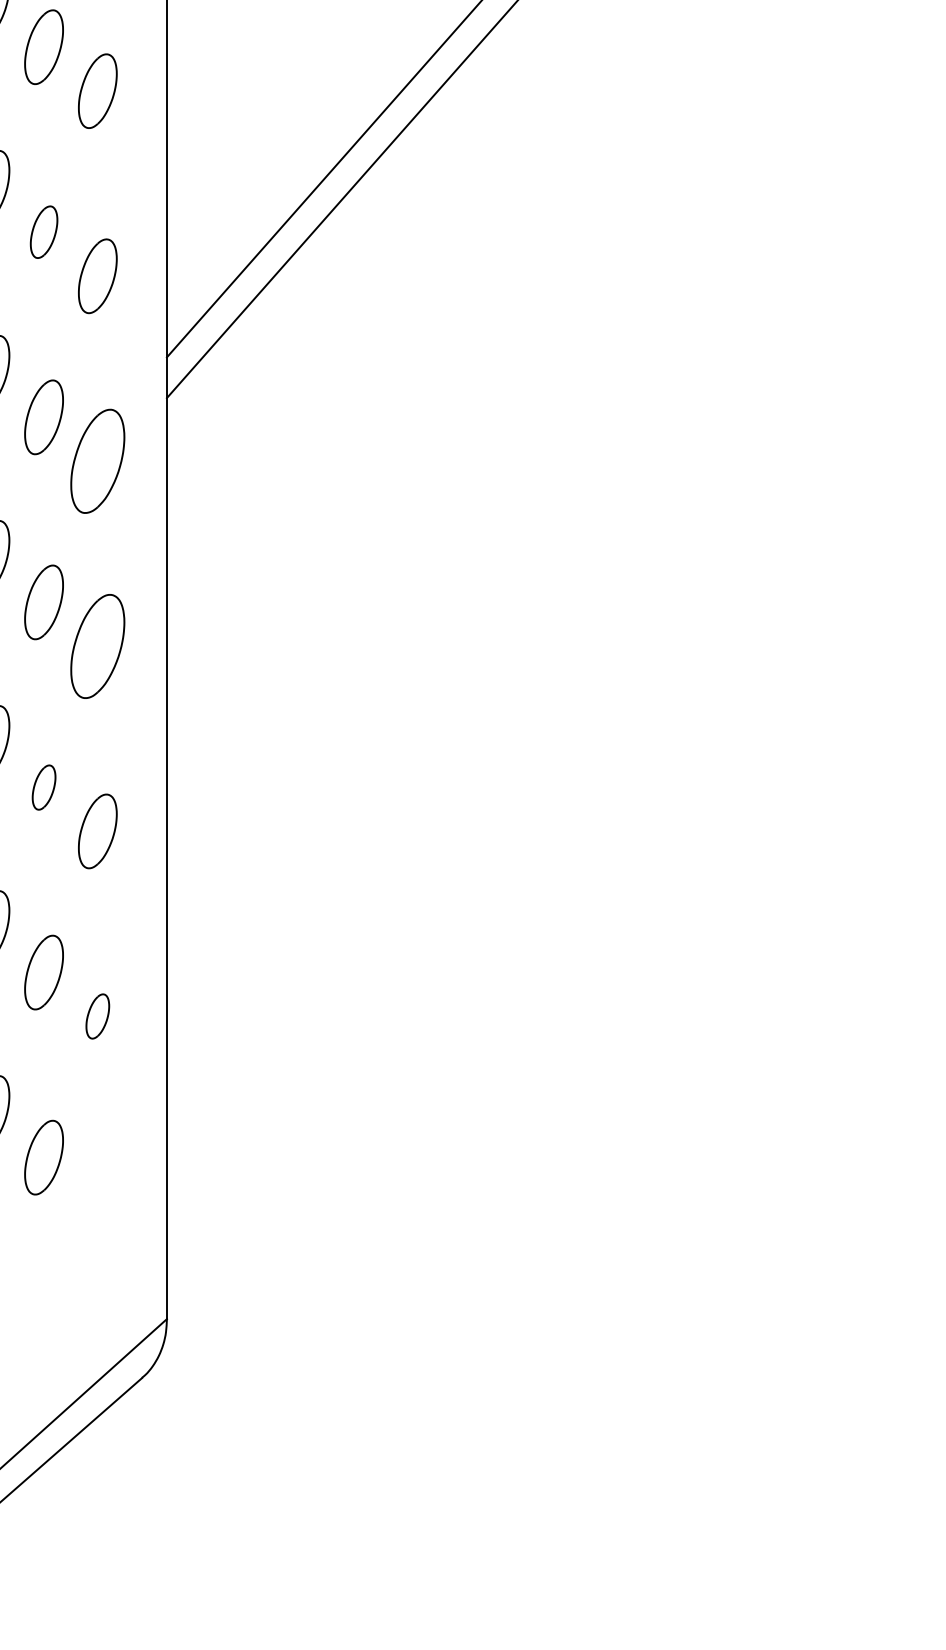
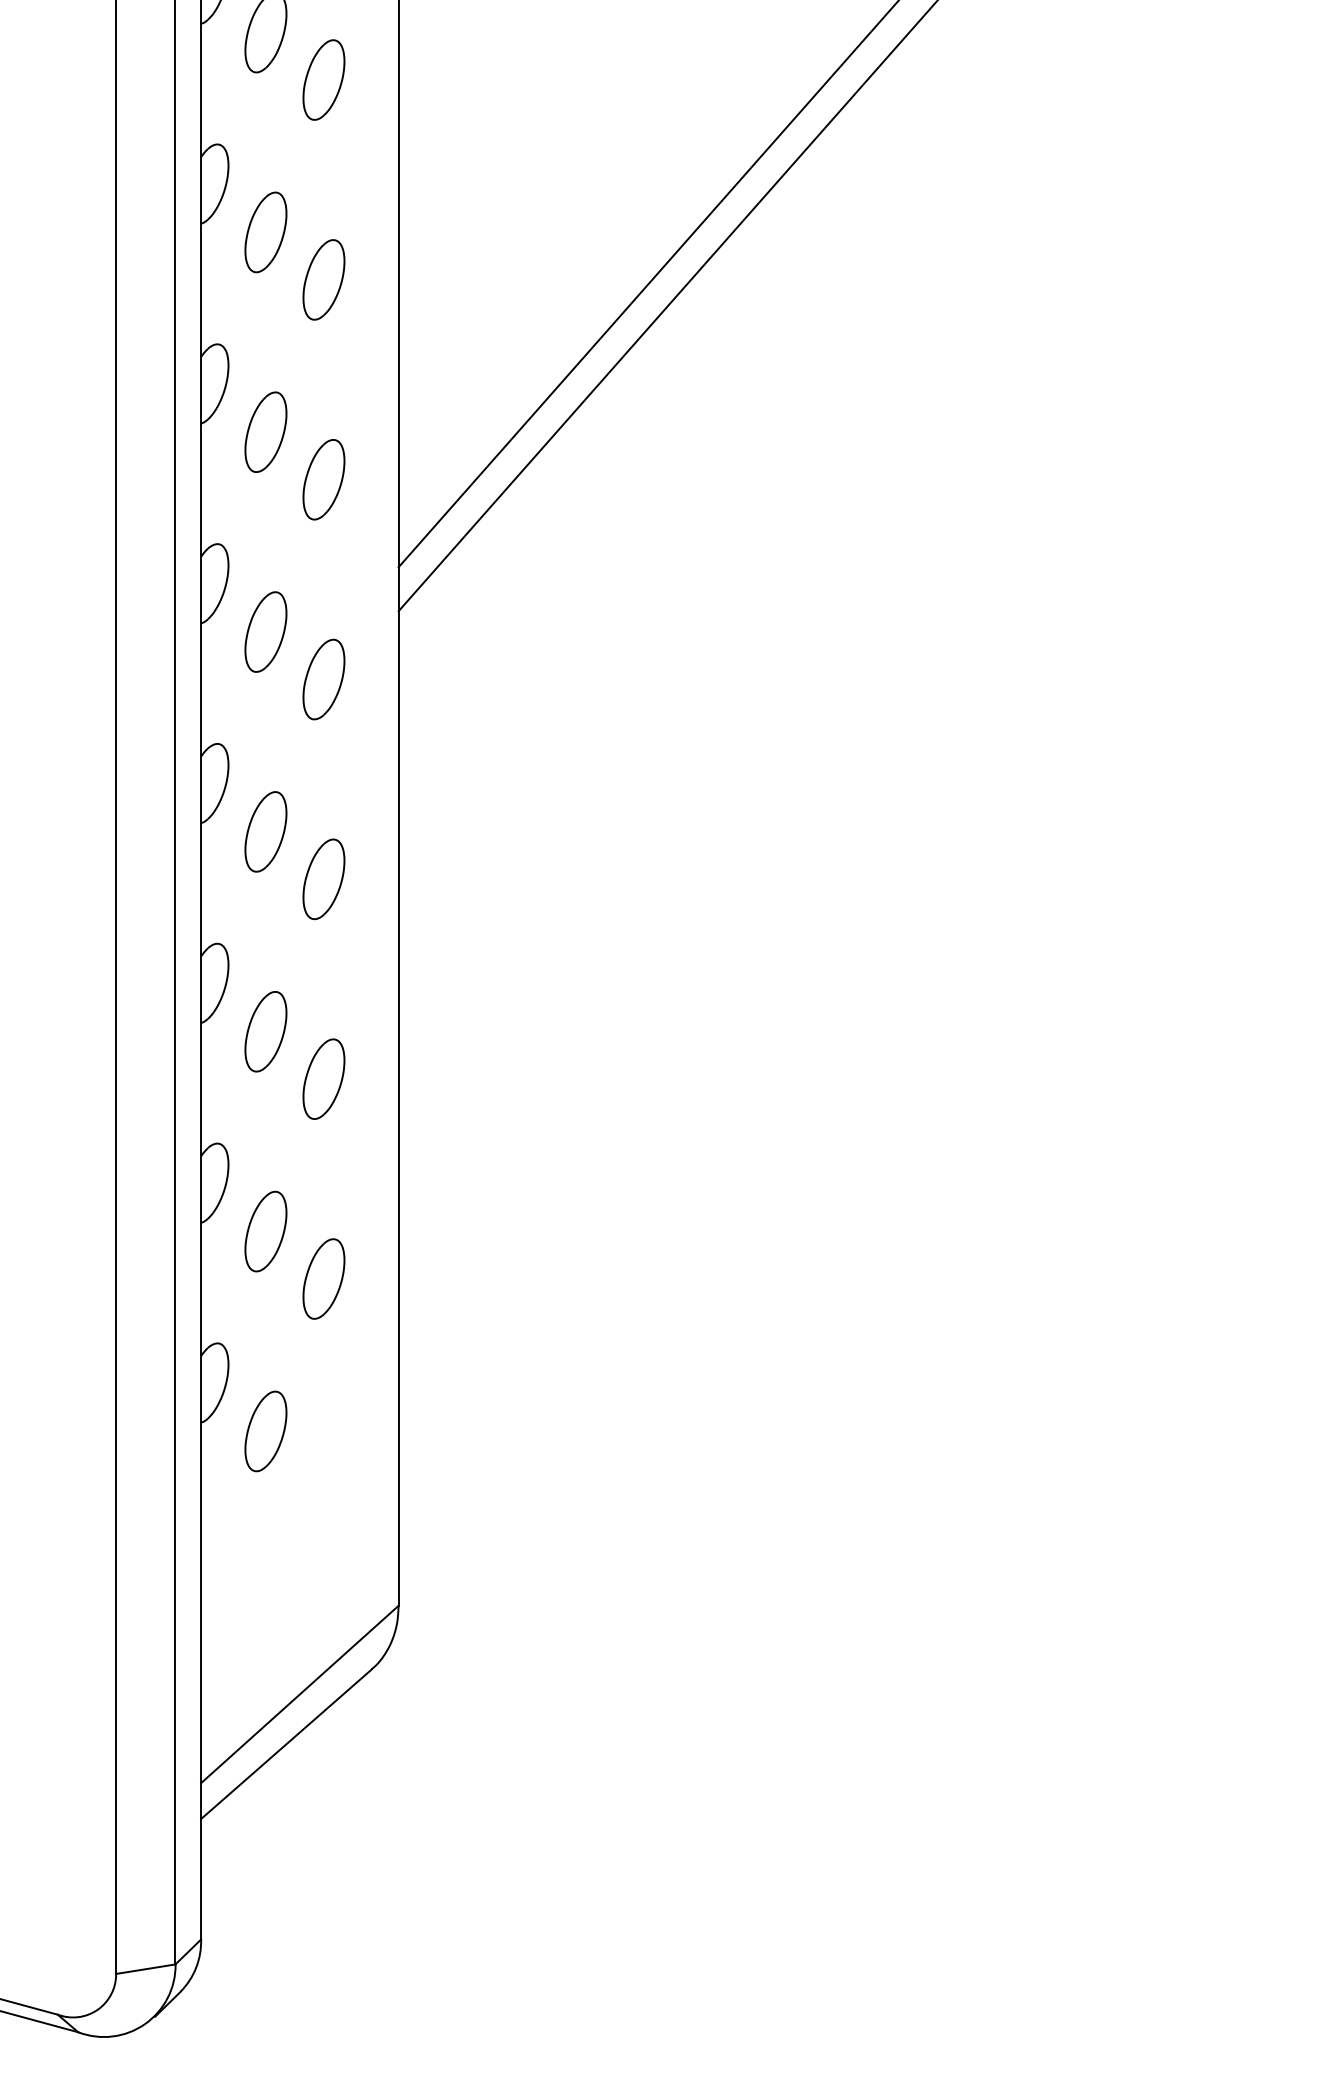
part: (43, 231) -> (265, 431), size x1.43
part: (97, 461) -> (323, 679), size x0.71
part: (97, 645) -> (323, 878), size x0.71
part: (43, 787) -> (265, 1031), size x1.67
part: (97, 1016) -> (323, 1278), size x1.67

